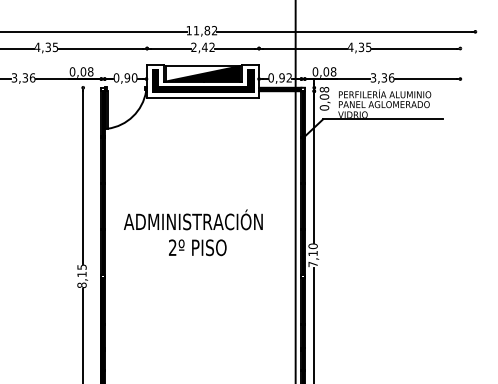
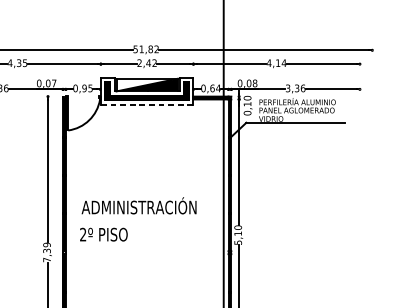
text: (188, 30) -> (135, 49), 11,82 -> 51,82
text: (364, 47) -> (280, 63), 4,35 -> 4,14
text: (90, 71) -> (54, 83), 0,08 -> 0,07
text: (134, 77) -> (90, 88), 0,90 -> 0,95
text: (285, 77) -> (215, 88), 0,92 -> 0,64
text: (324, 92) -> (247, 100), 0,08 -> 0,10
line: (203, 97) -> (147, 104), solid -> dashed
text: (197, 247) -> (103, 234), moved
text: (312, 264) -> (237, 242), 7,10 -> 5,10
text: (81, 276) -> (46, 252), 8,15 -> 7,39

